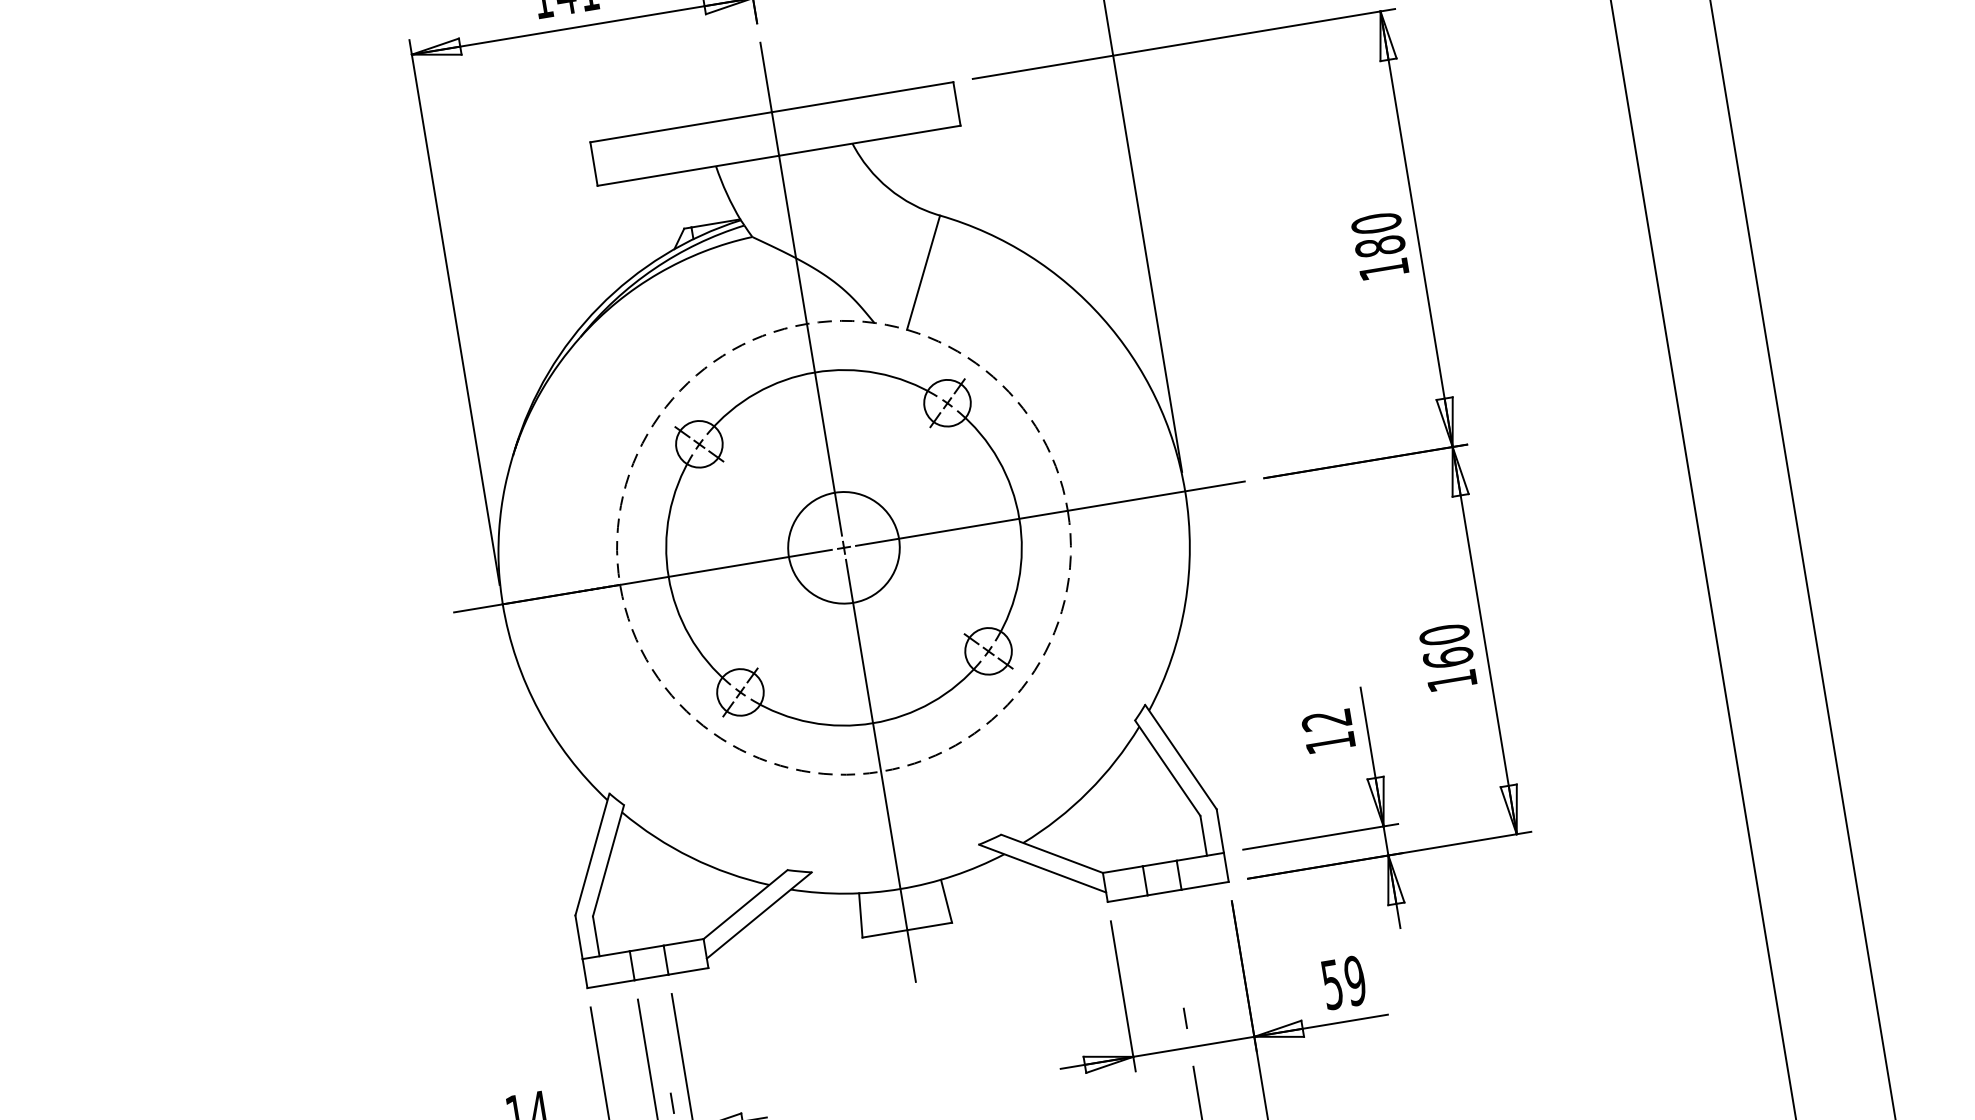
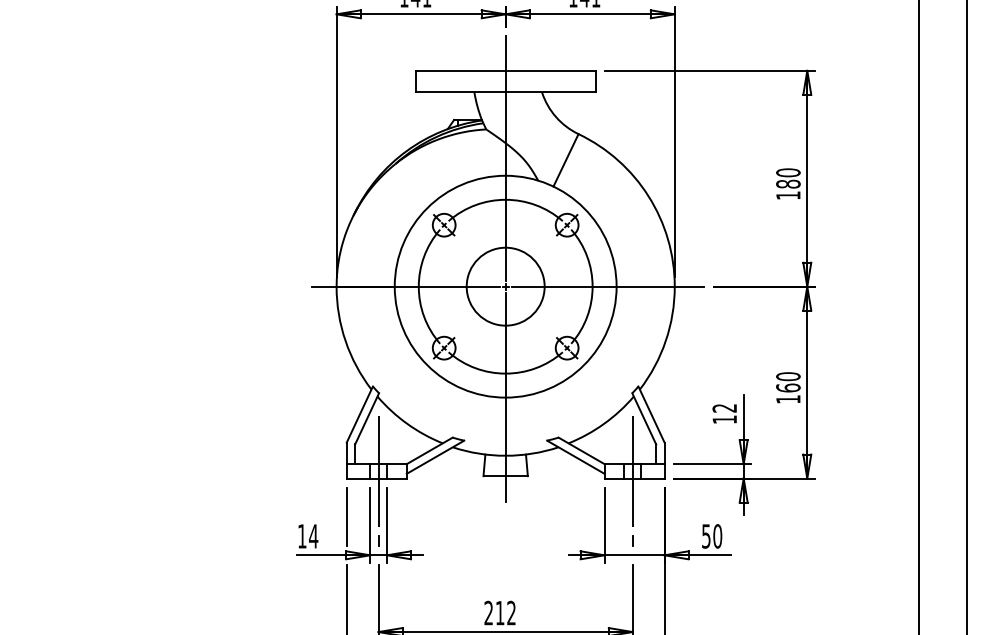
circle: (843, 547) -> (505, 286), dashed -> solid
circle: (843, 547) -> (505, 286), size x1.43
line: (1161, 878) -> (632, 471), added
line: (649, 963) -> (378, 471), added
text: (1354, 981) -> (717, 536), 59 -> 50

